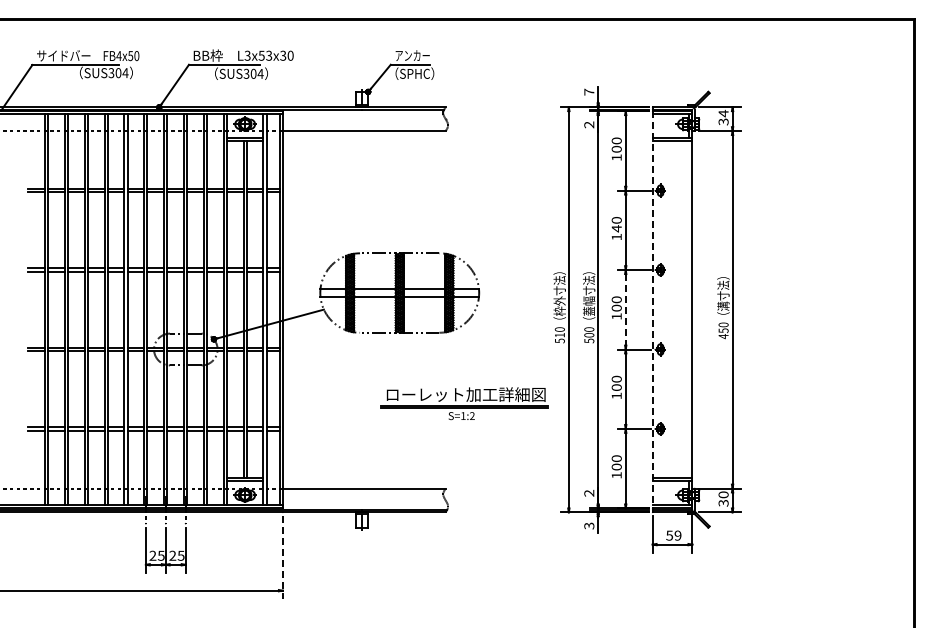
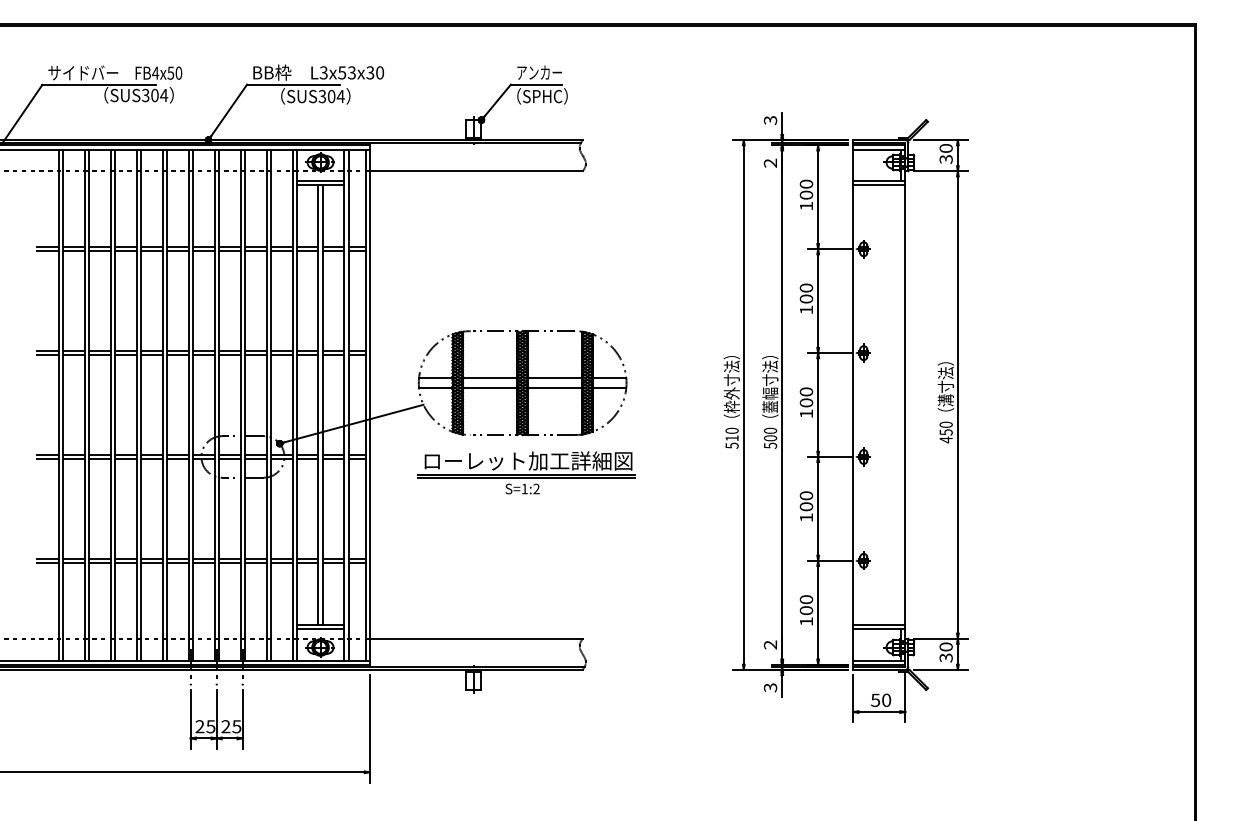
text: (589, 91) -> (770, 119), 7 -> 3
text: (723, 113) -> (946, 148), 34 -> 30
text: (616, 228) -> (806, 298), 140 -> 100
line: (625, 309) -> (817, 404), dashed -> solid
line: (652, 309) -> (853, 404), dashed -> solid
part: (464, 403) -> (526, 472), moved
text: (677, 535) -> (885, 700), 59 -> 50
line: (282, 557) -> (369, 728), dashed -> solid

